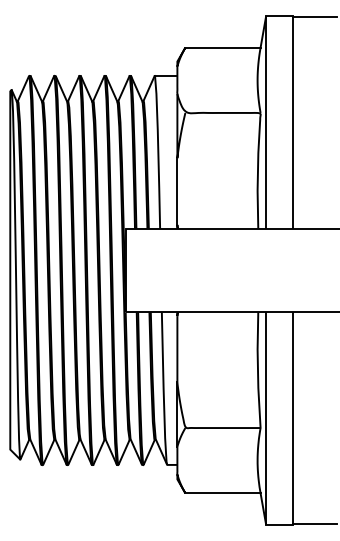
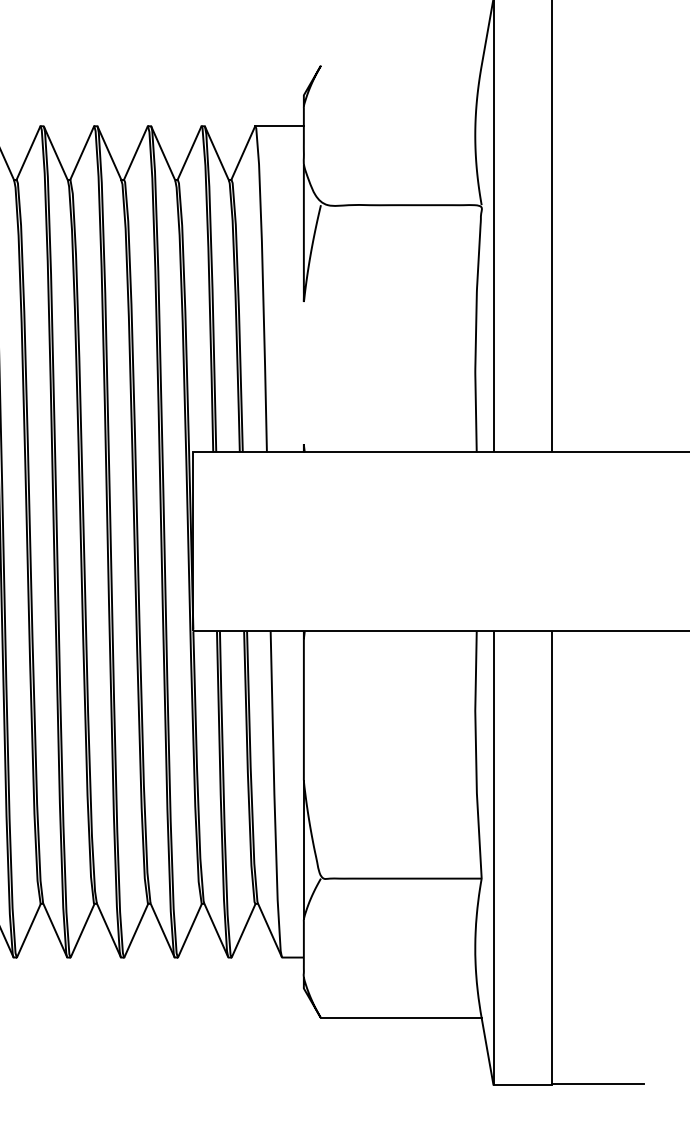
line: (222, 47) -> (400, 65), removed
line: (177, 191) -> (304, 373), removed

